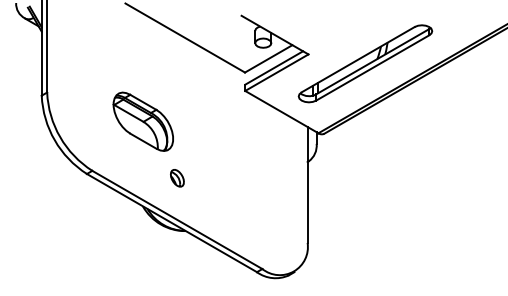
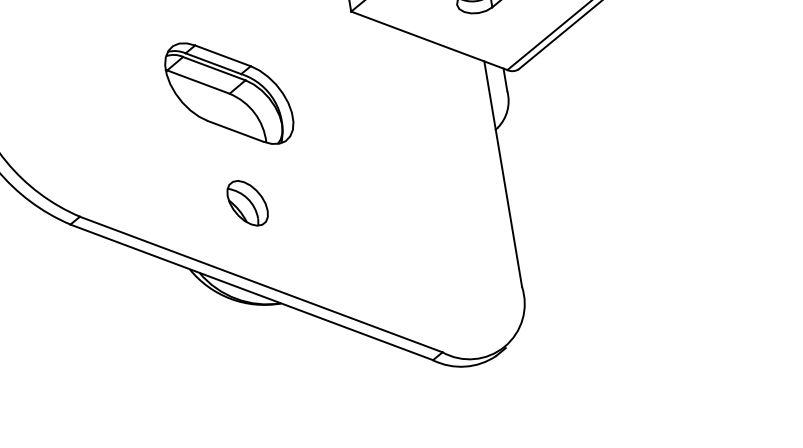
part: (142, 121) -> (227, 93), moved
part: (177, 178) -> (247, 203), size x1.43

